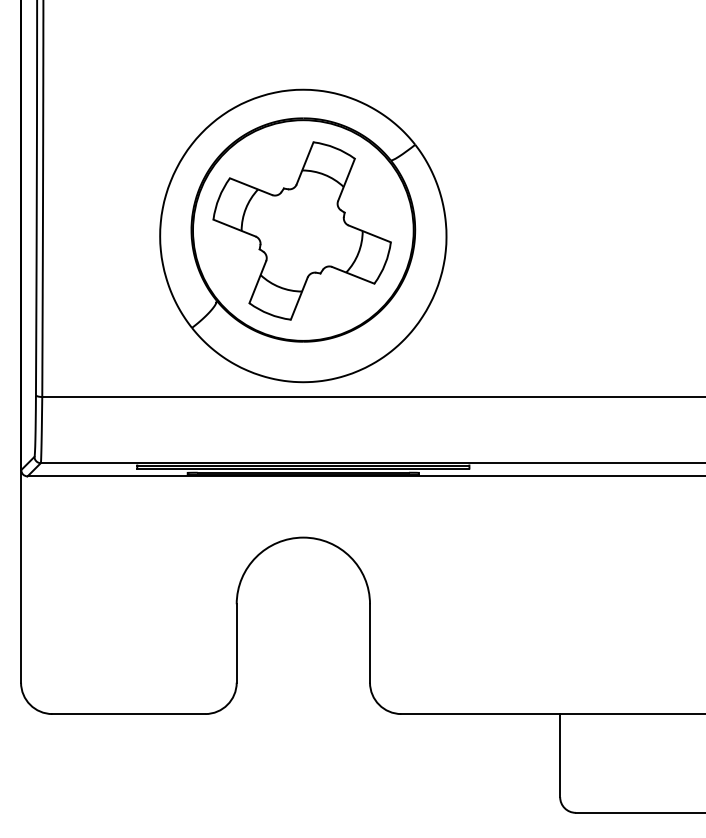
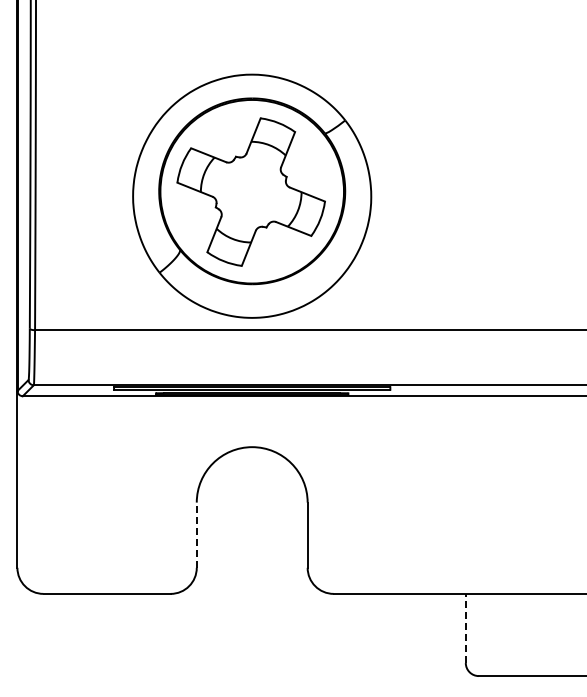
line: (236, 643) -> (196, 535), solid -> dashed
line: (559, 755) -> (465, 628), solid -> dashed

